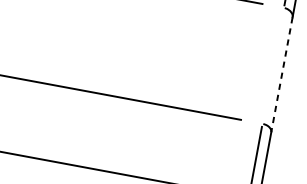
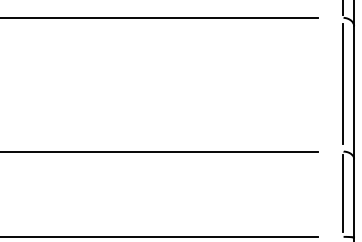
line: (273, 65) -> (342, 84), added
line: (282, 75) -> (354, 93), dashed -> solid

